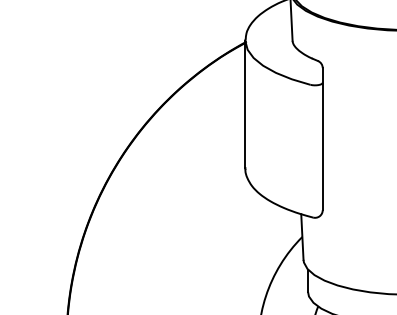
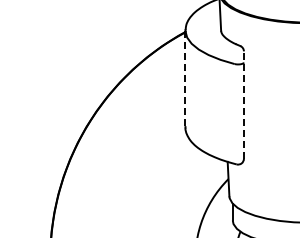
line: (245, 105) -> (185, 79), solid -> dashed
line: (322, 139) -> (243, 105), solid -> dashed

